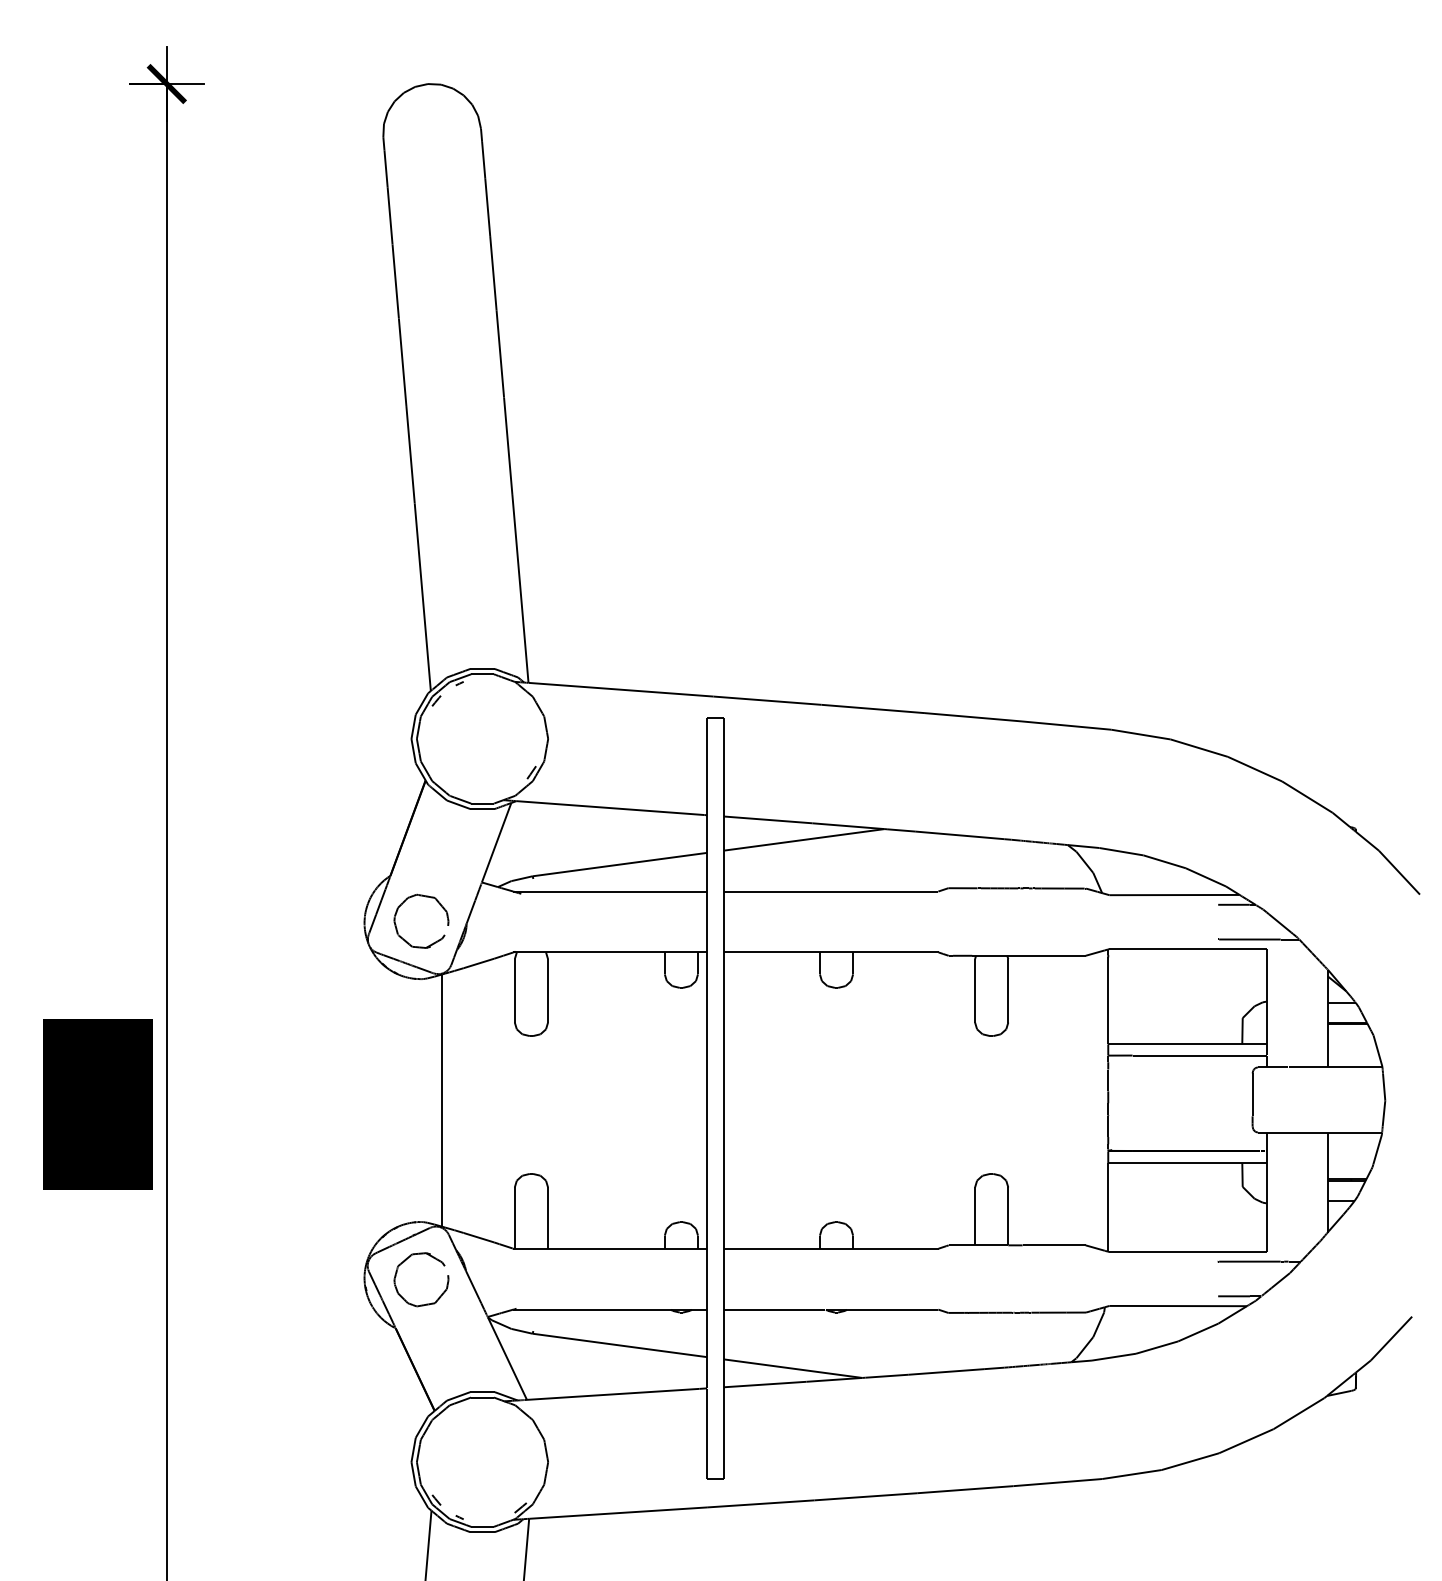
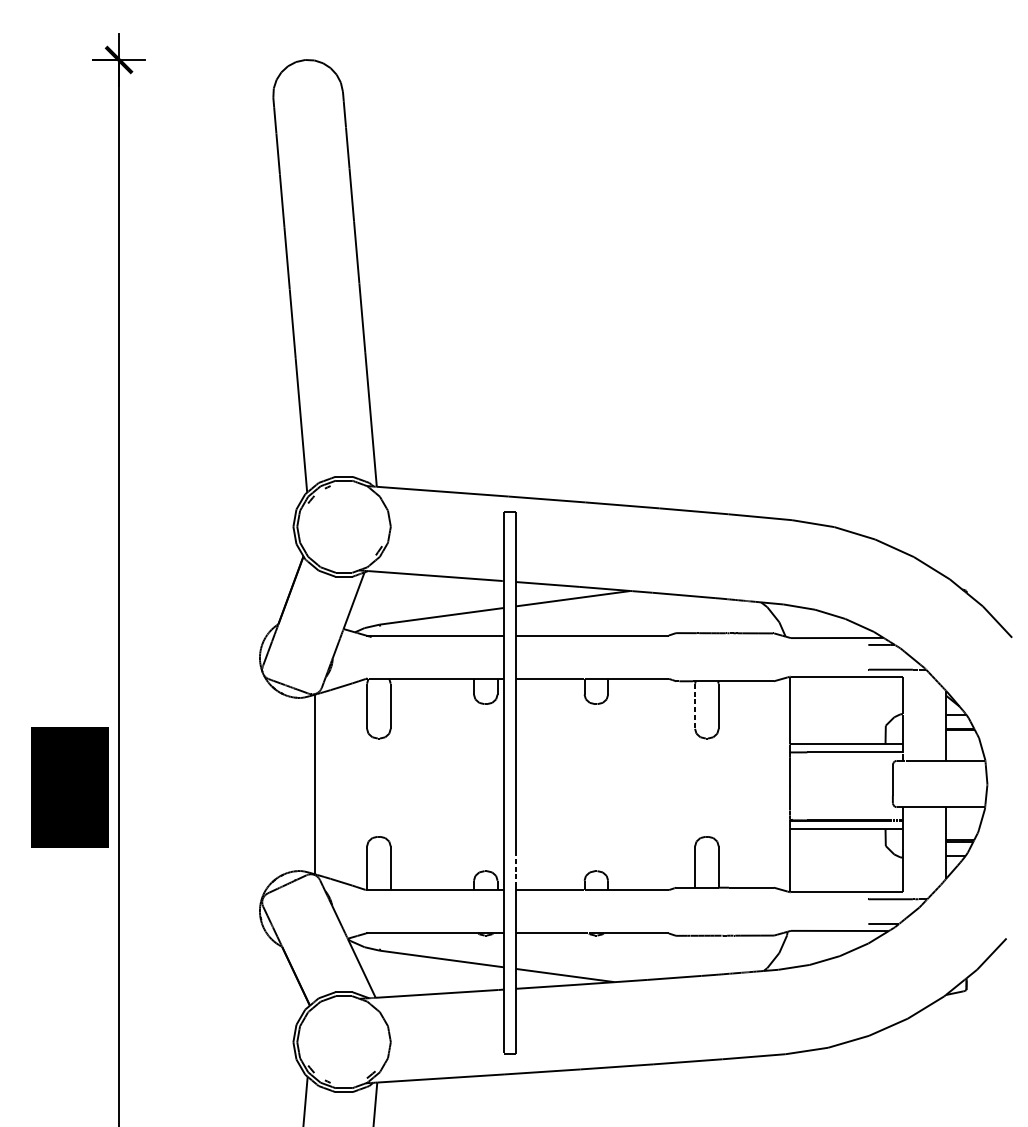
part: (425, 897) -> (303, 639), removed
line: (975, 990) -> (695, 706), solid -> dashed
line: (723, 1222) -> (515, 871), solid -> dashed
part: (404, 1262) -> (288, 899), removed

